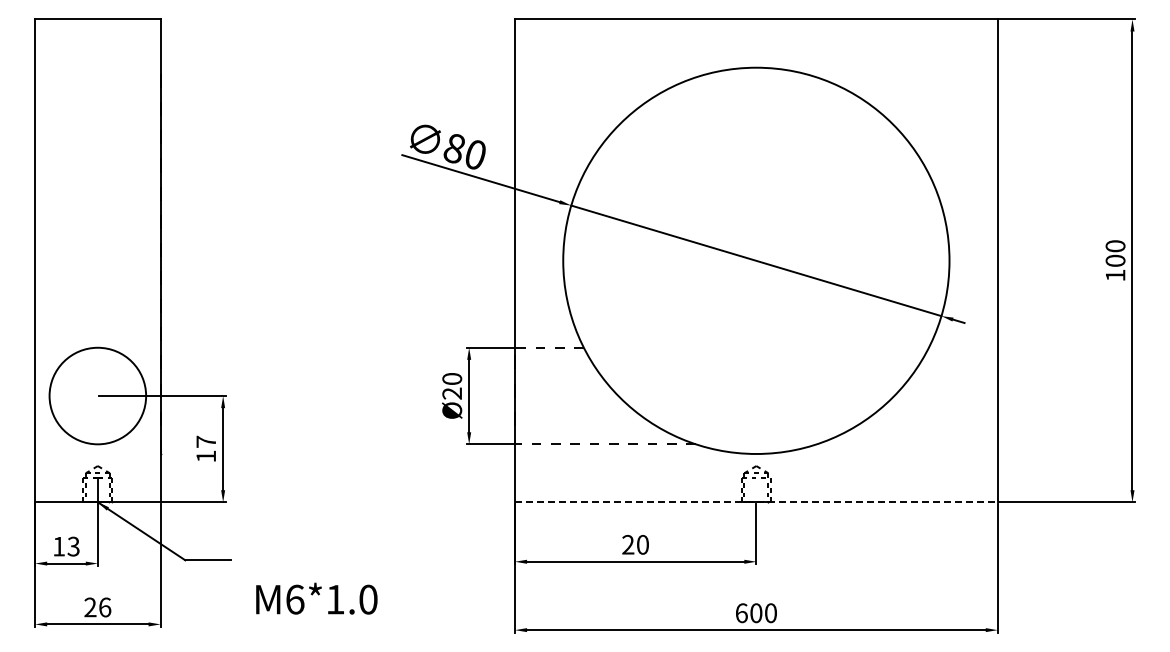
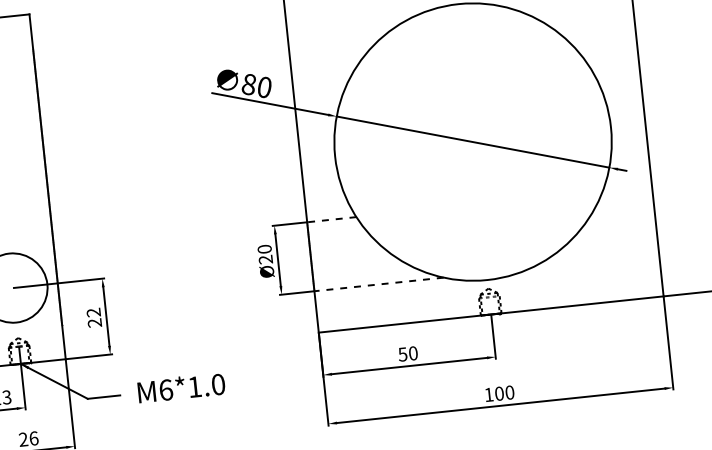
text: (205, 448) -> (93, 317), 17 -> 22
line: (756, 502) -> (491, 314), dashed -> solid
text: (628, 544) -> (403, 354), 20 -> 50
text: (316, 598) -> (181, 387), moved
text: (741, 613) -> (488, 395), 600 -> 100

